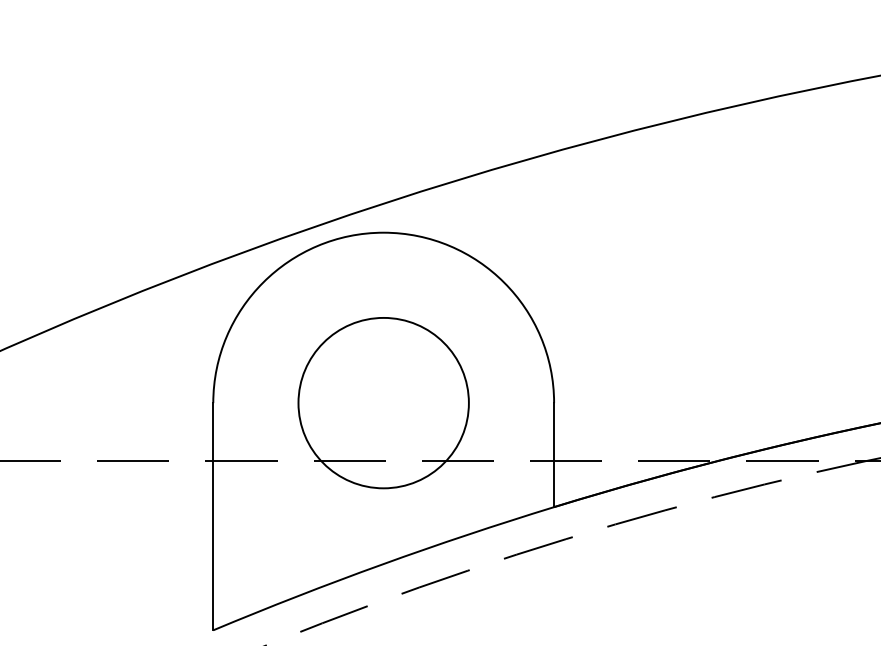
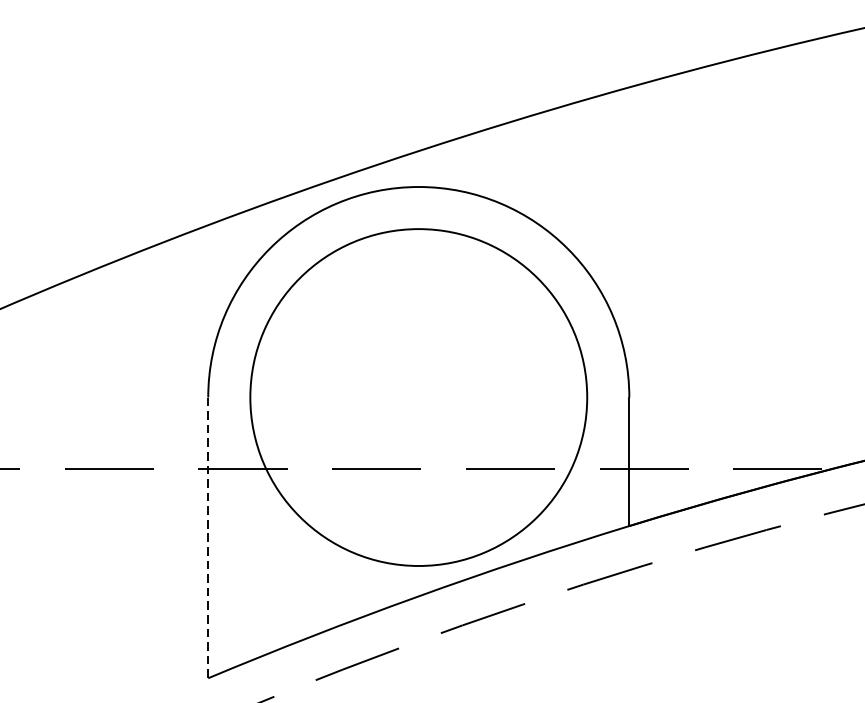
circle: (383, 402) -> (418, 396), size x1.6
line: (213, 516) -> (208, 537), solid -> dashed

